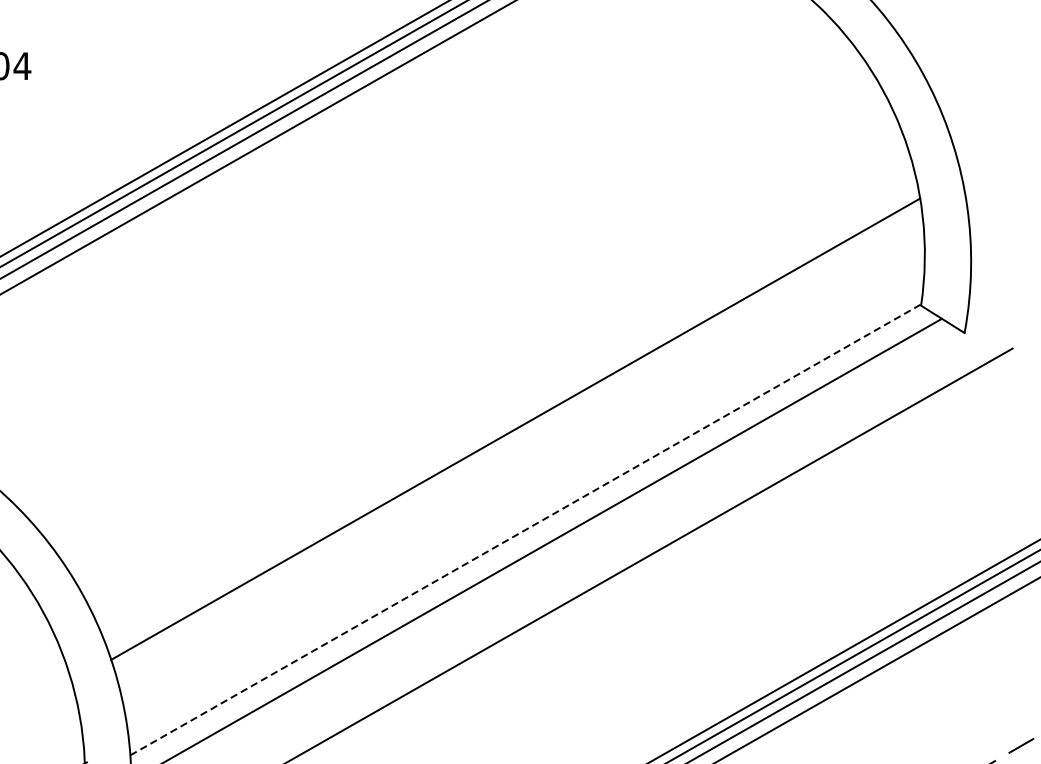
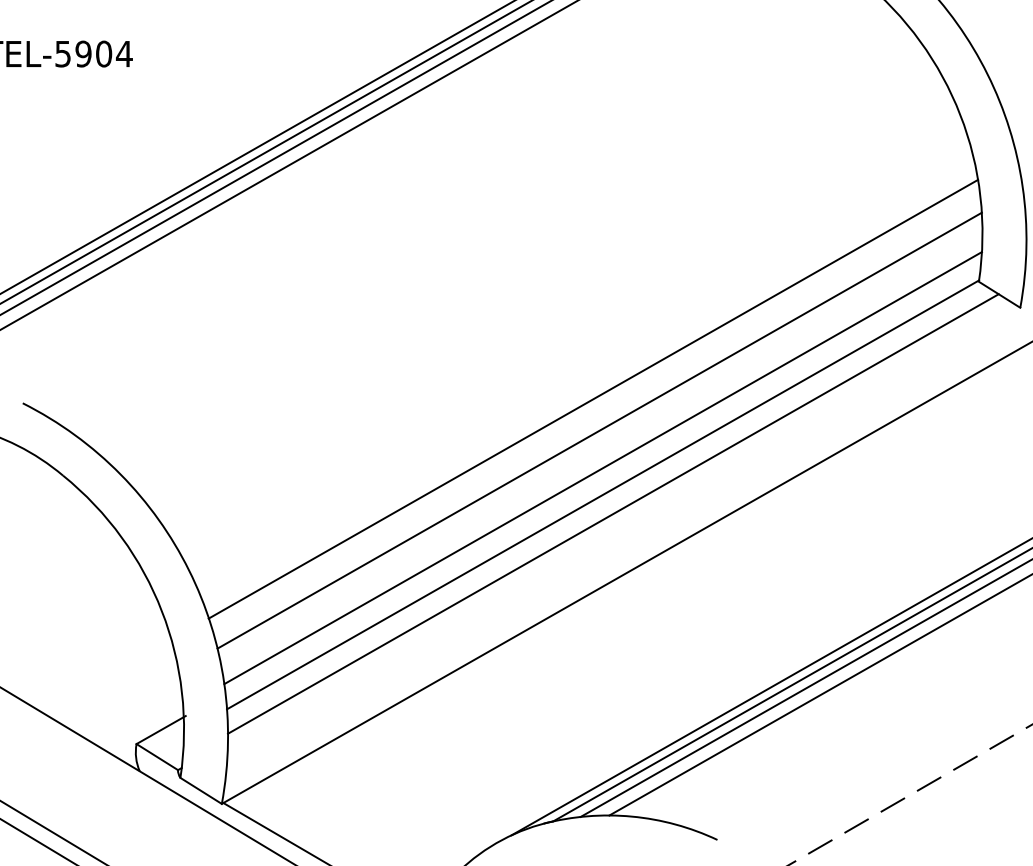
line: (522, 462) -> (599, 430), added
line: (525, 502) -> (602, 468), added
line: (526, 529) -> (603, 494), dashed -> solid

